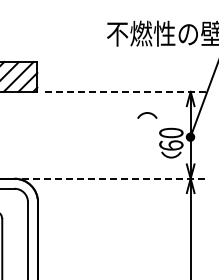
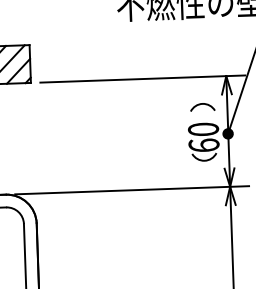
line: (125, 91) -> (143, 78), dashed -> solid
arc: (147, 113) -> (202, 104), moved
line: (113, 178) -> (131, 189), dashed -> solid

